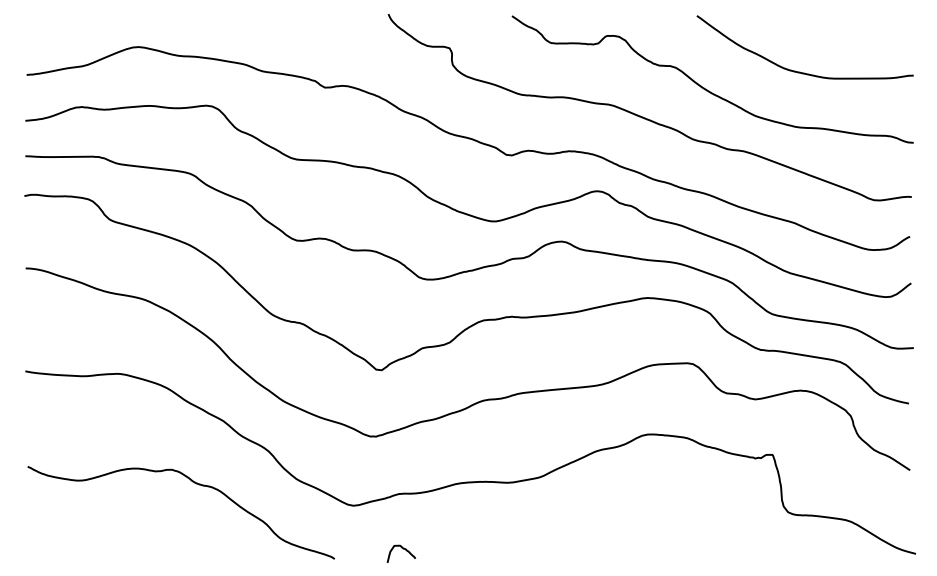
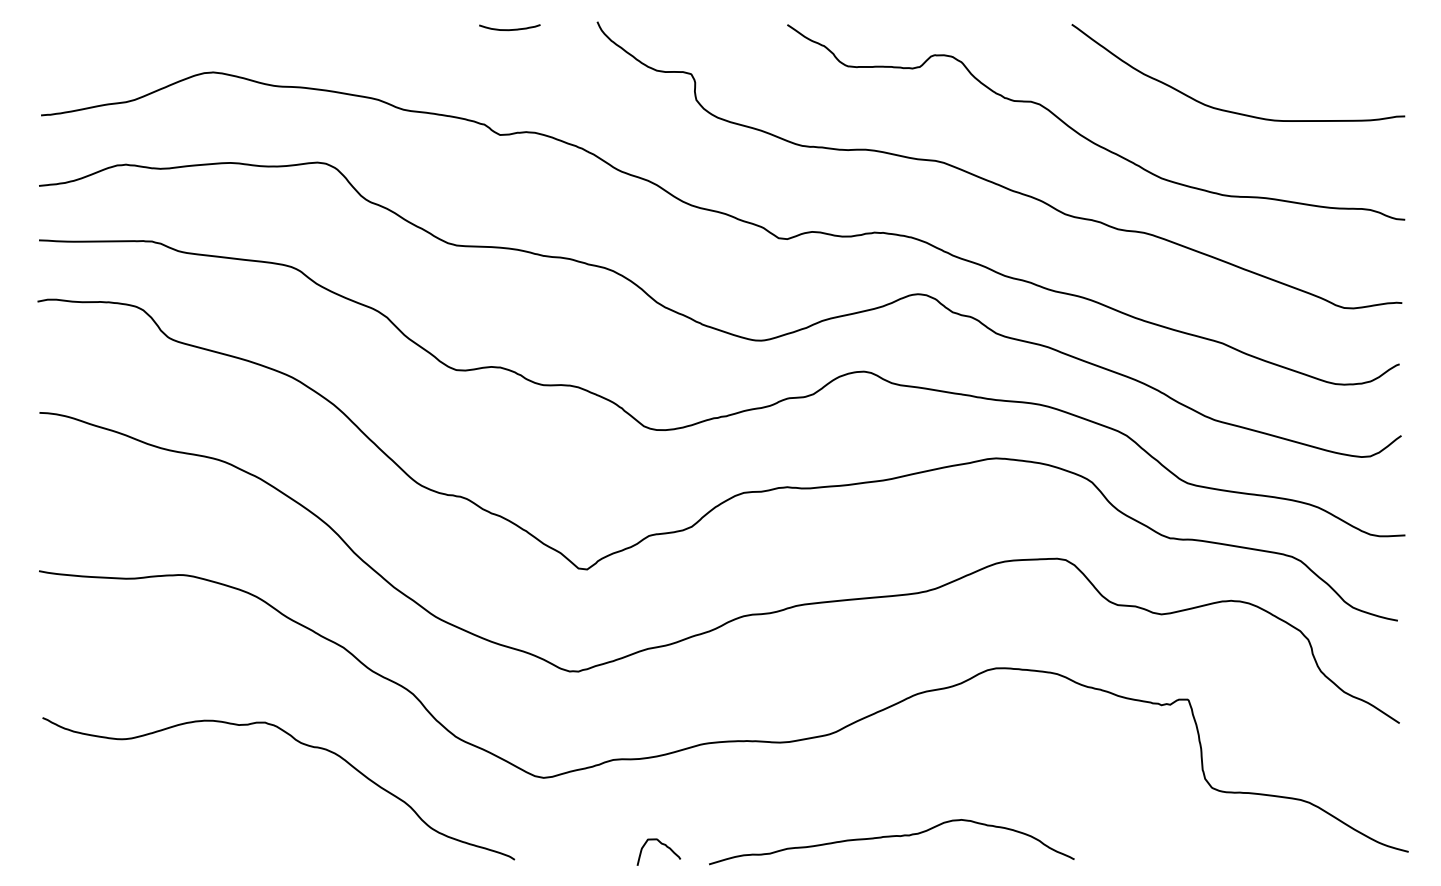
curve: (331, 18) -> (509, 28), added
curve: (579, 544) -> (891, 837), added
curve: (402, 549) -> (660, 845), moved

